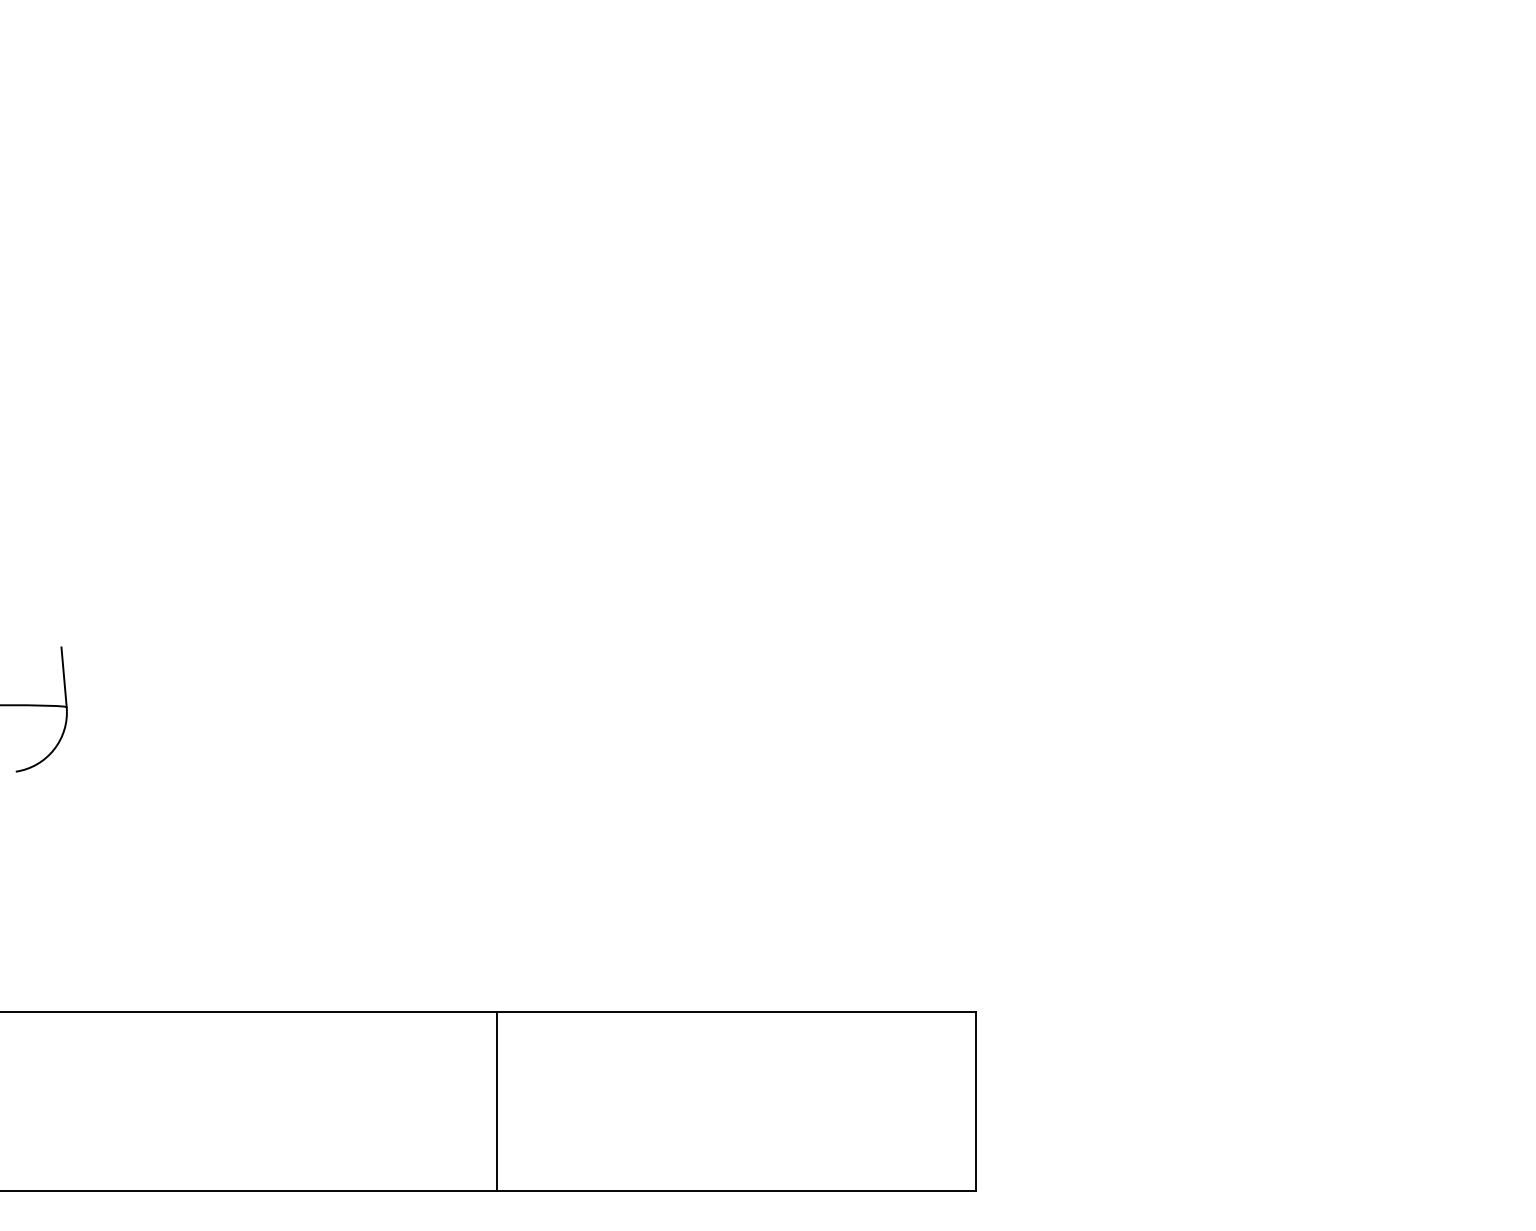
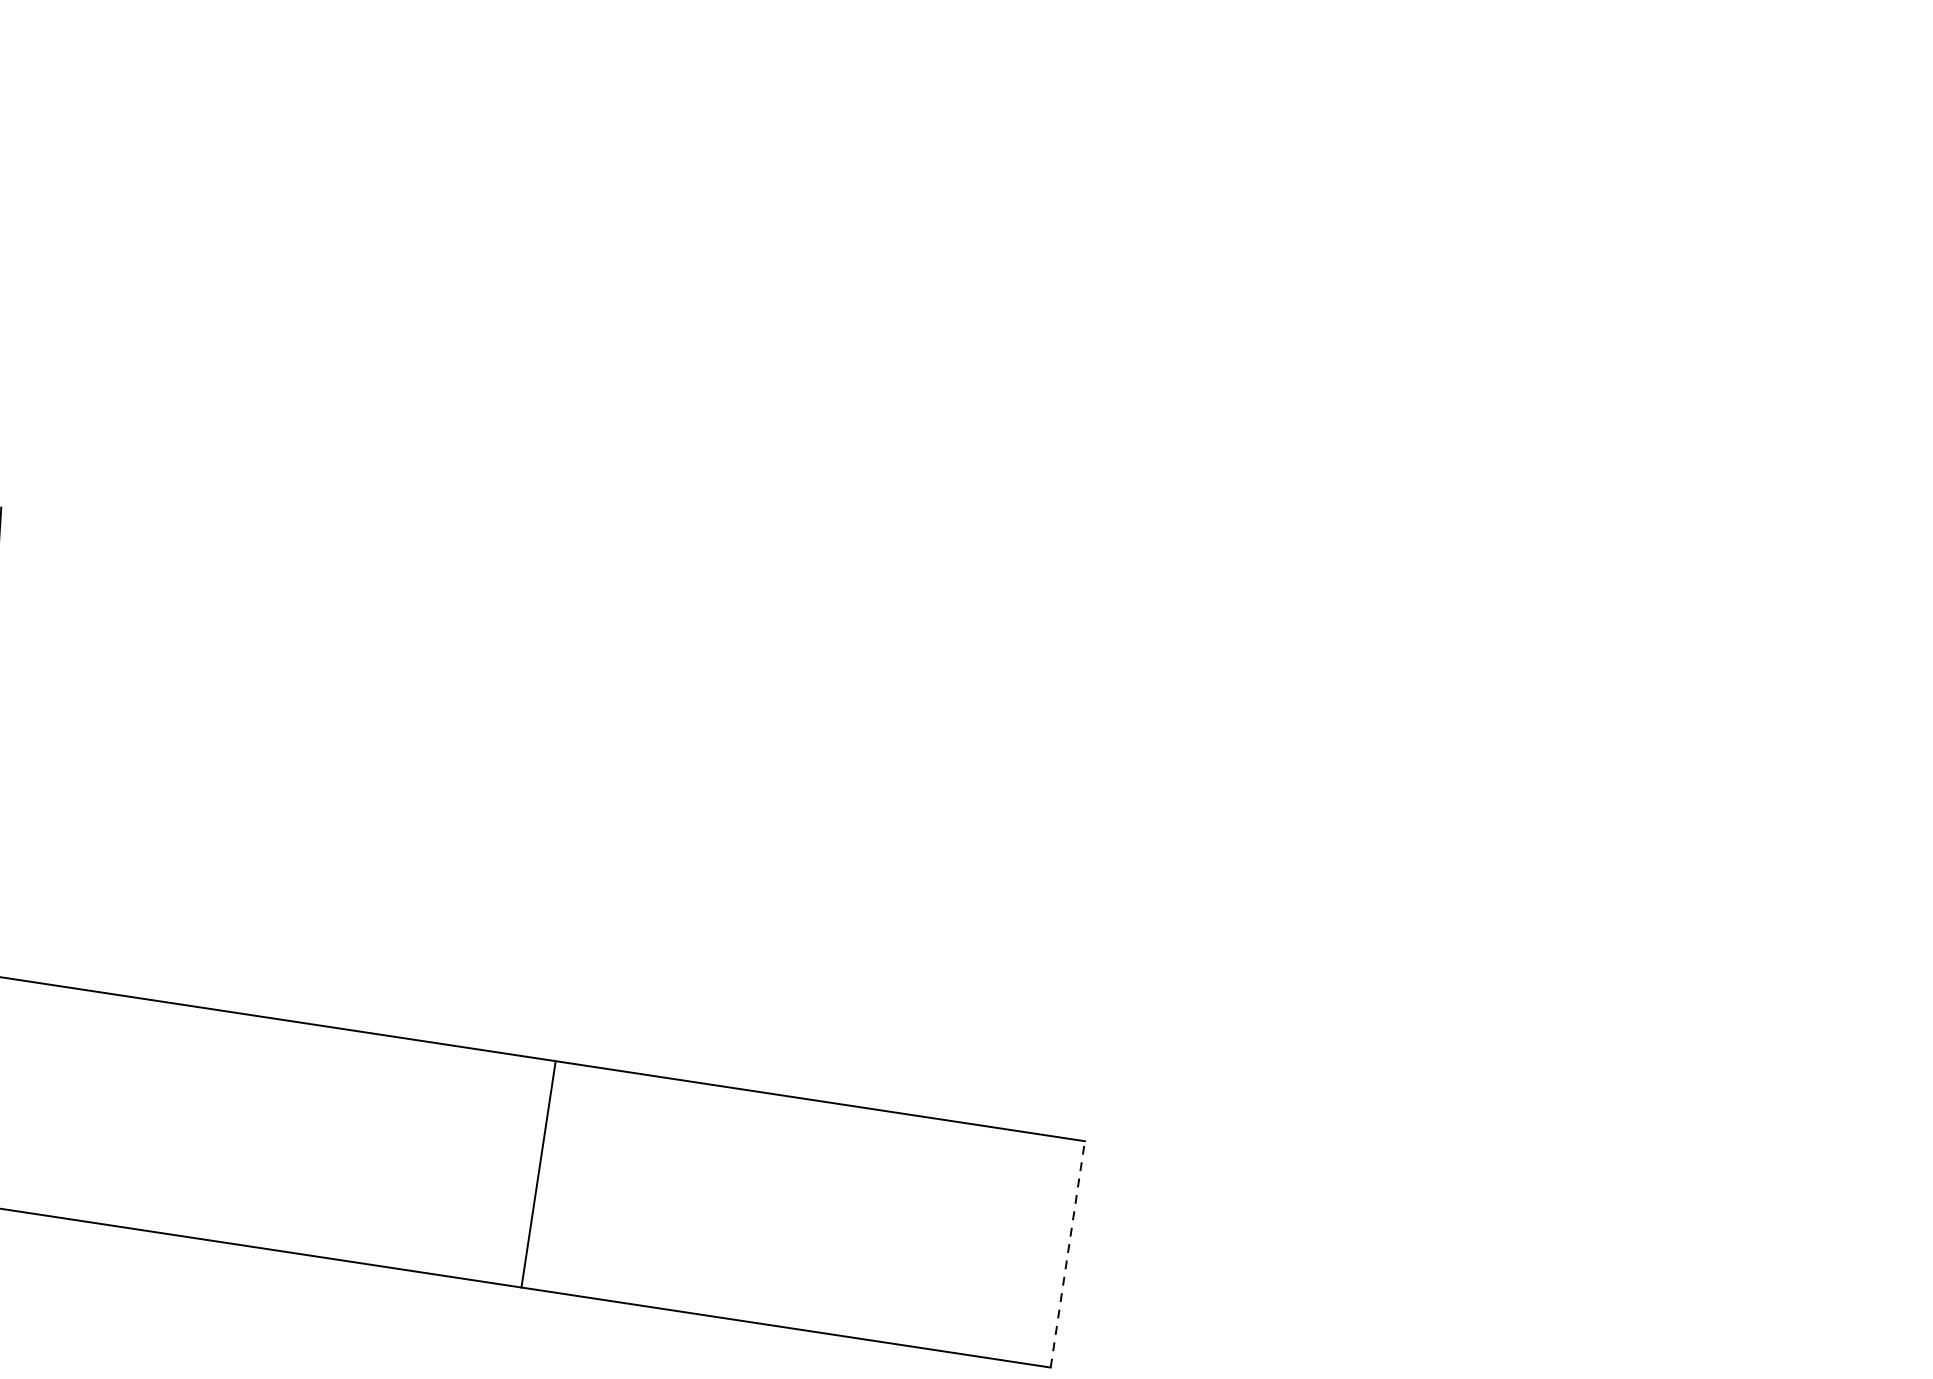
line: (497, 1101) -> (539, 1174), moved
line: (975, 1101) -> (1067, 1254), solid -> dashed

